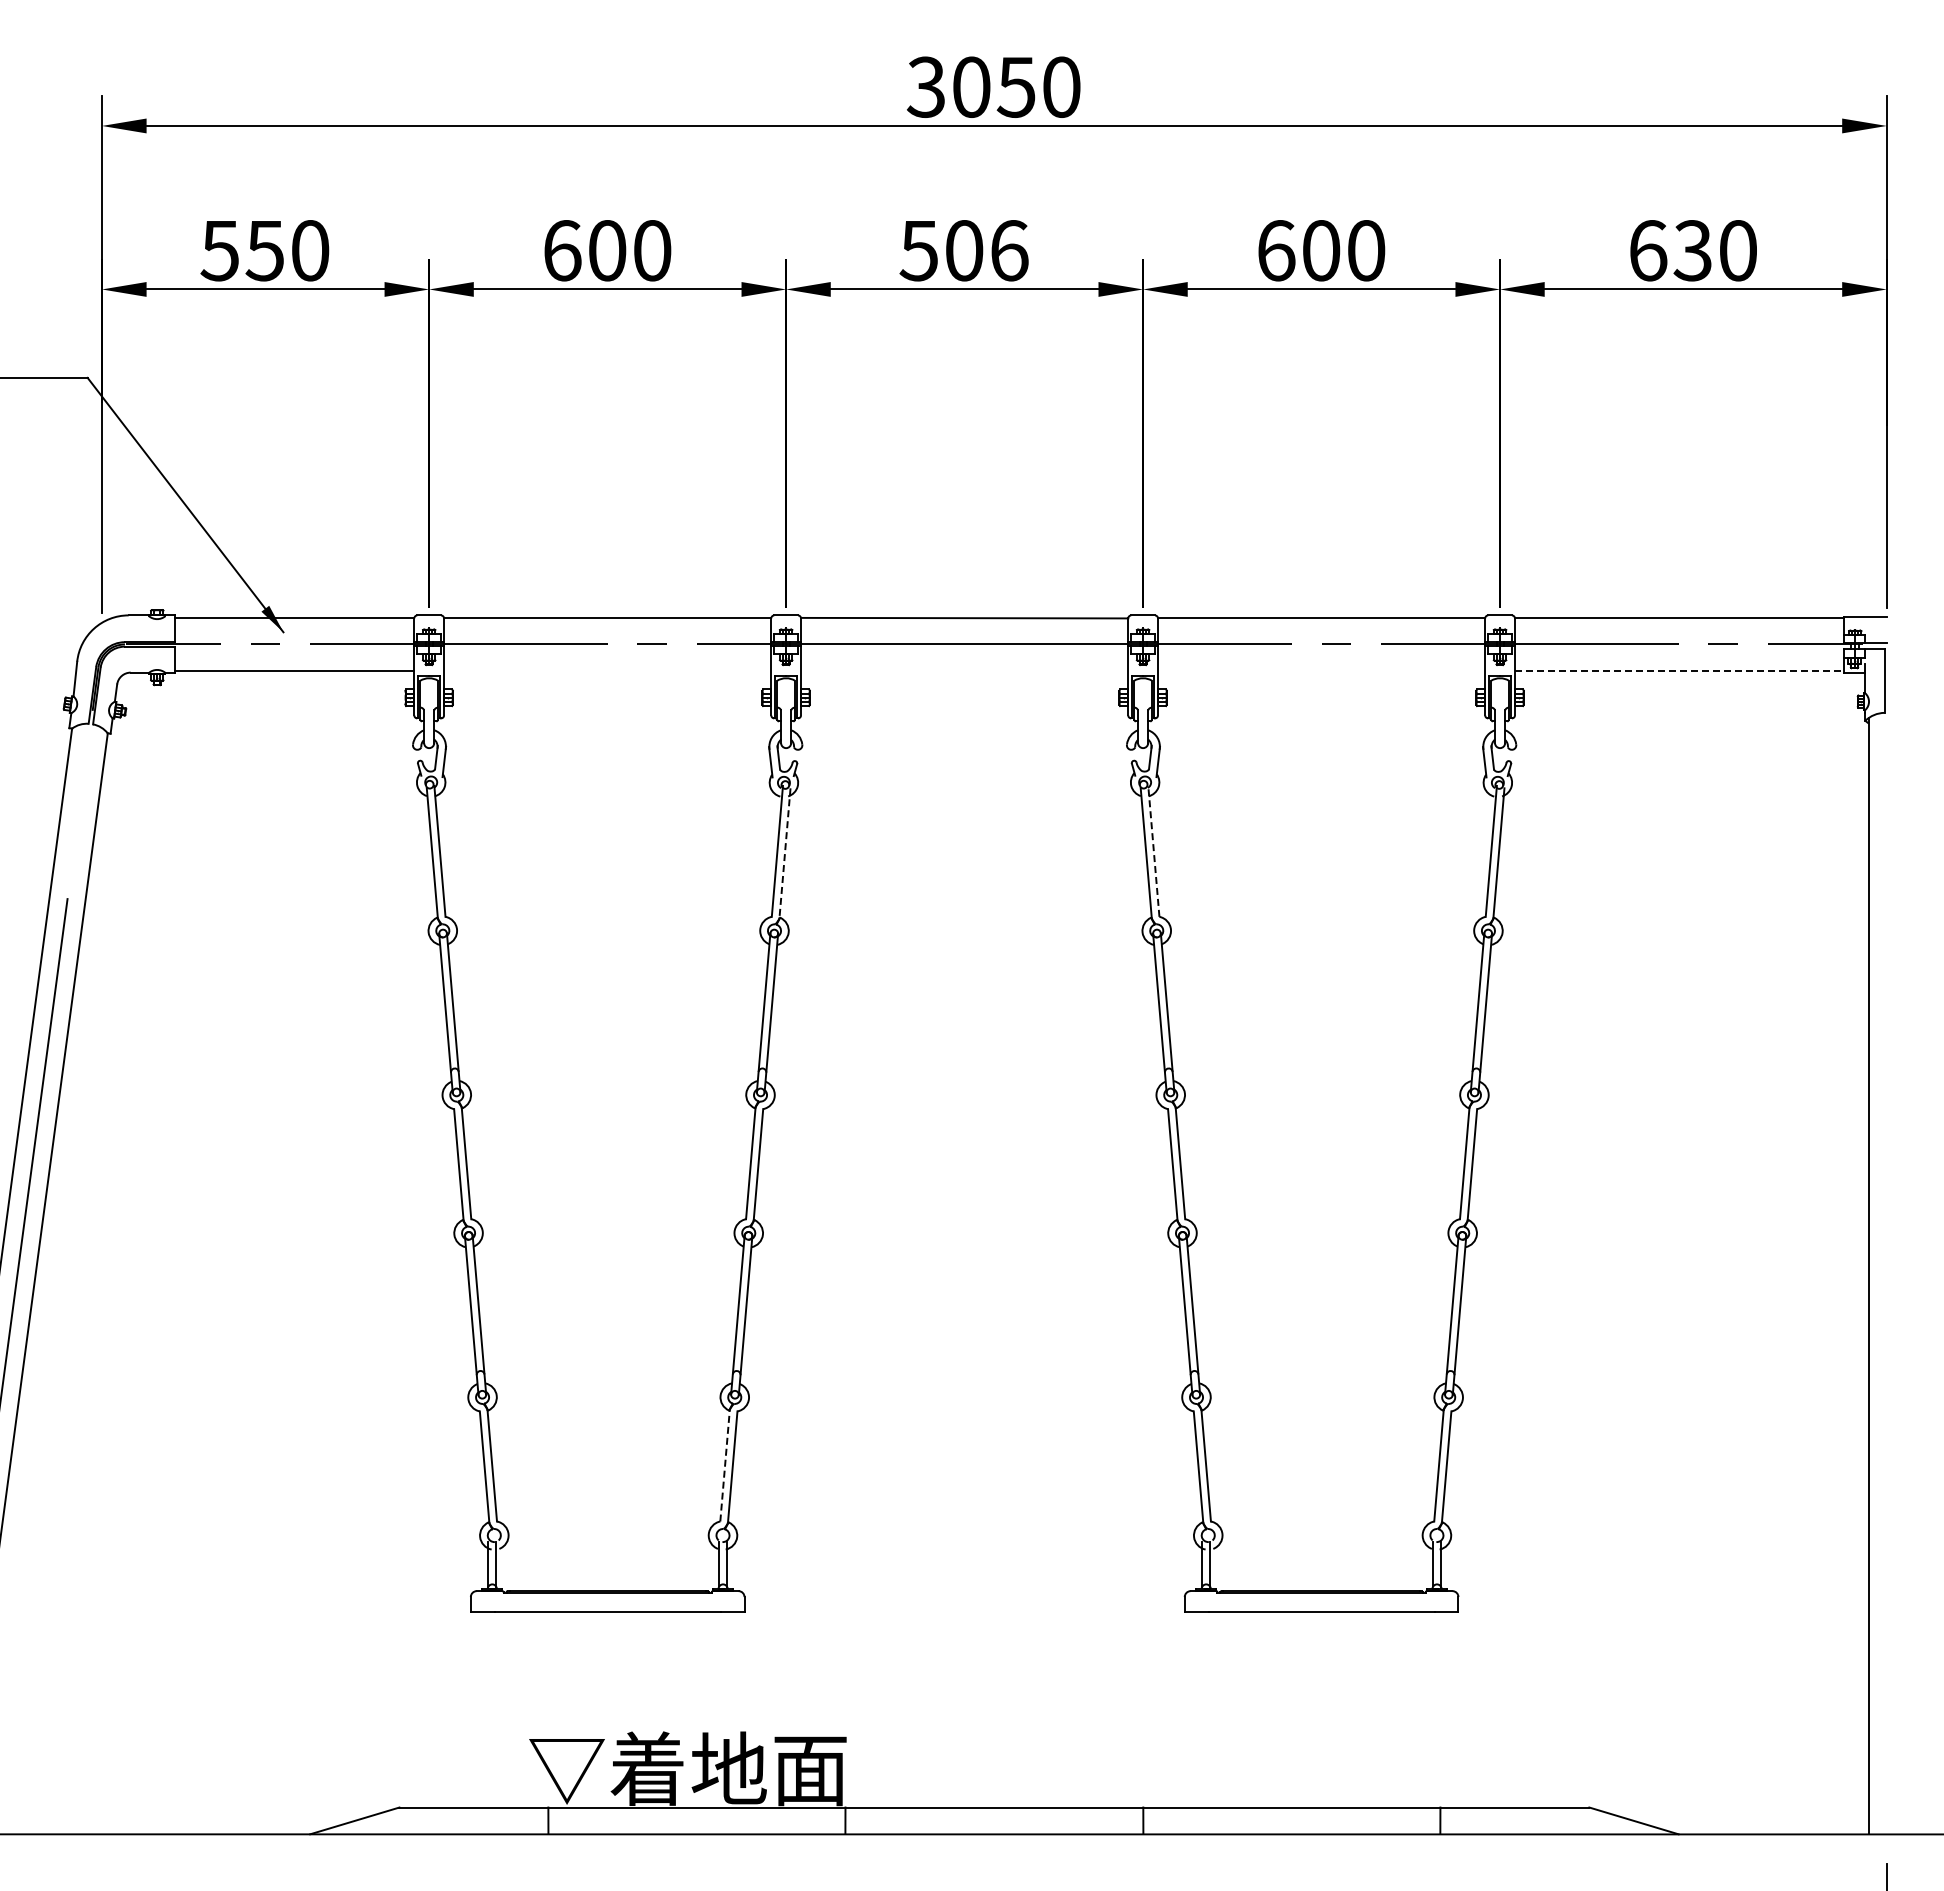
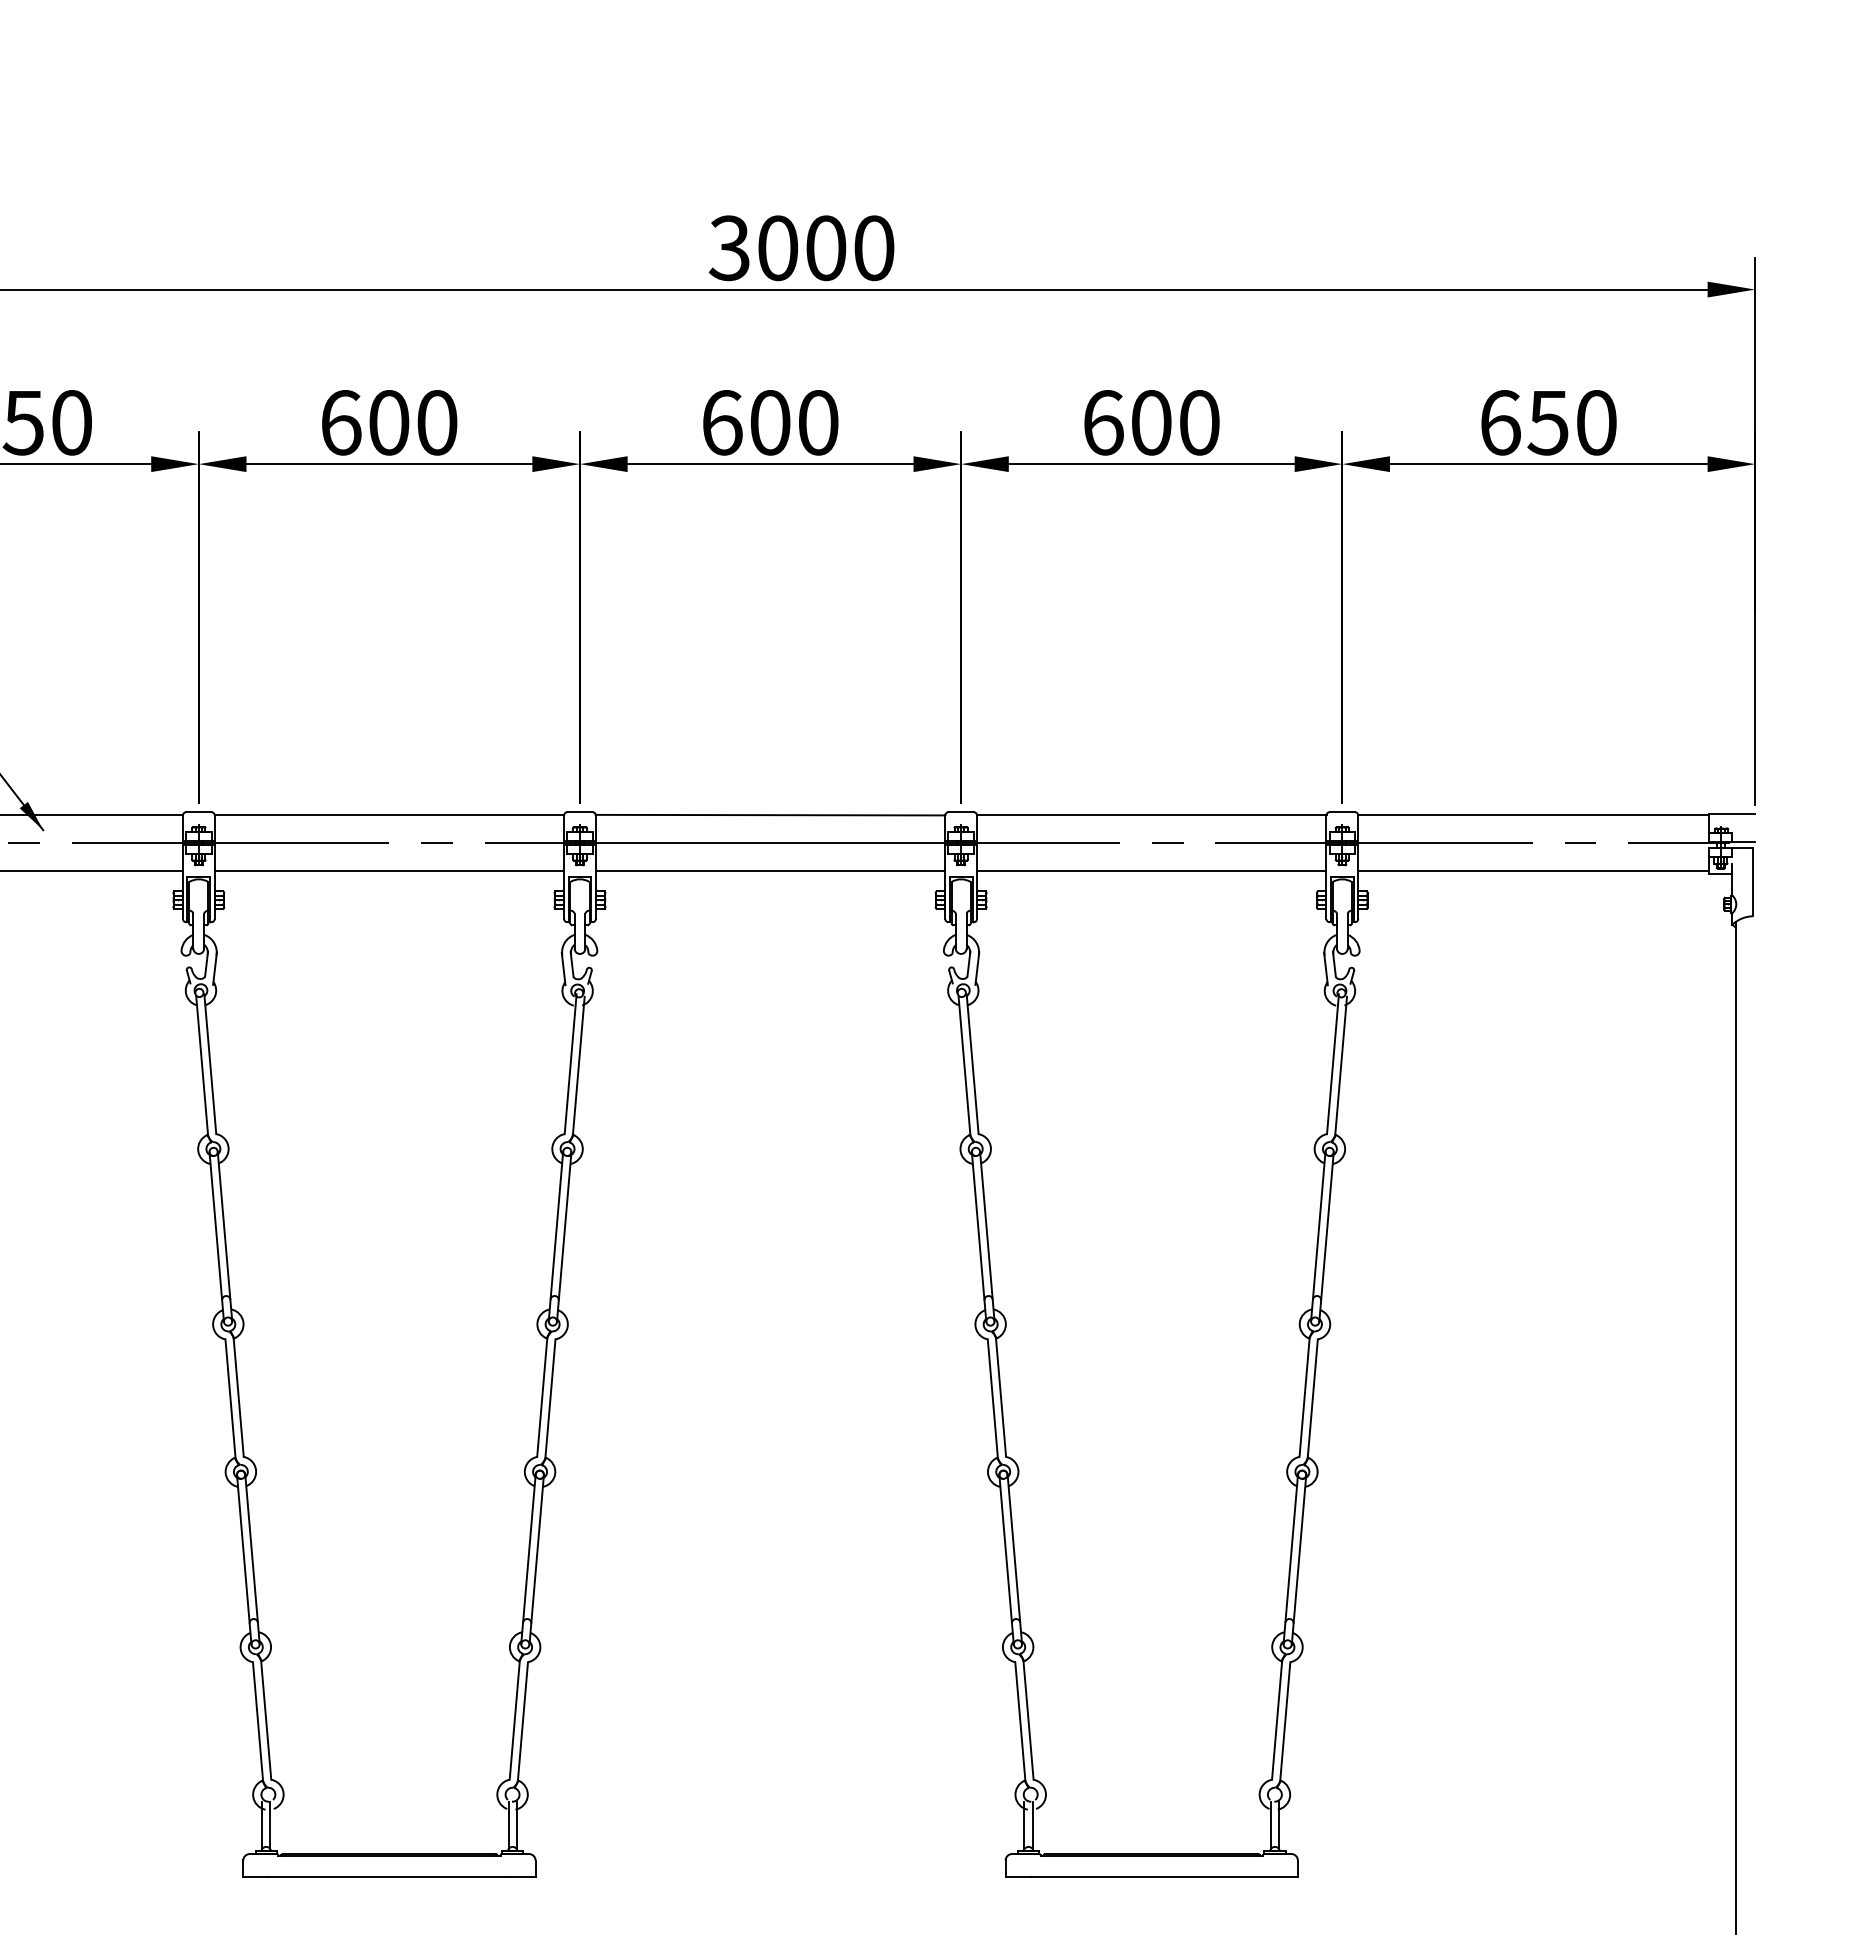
text: (1015, 86) -> (824, 247), 3050 -> 3000
text: (963, 250) -> (769, 422), 506 -> 600
text: (1692, 250) -> (1547, 422), 630 -> 650
line: (607, 670) -> (389, 871), added
line: (964, 670) -> (770, 871), added
line: (1321, 670) -> (1151, 871), added
line: (1679, 670) -> (1533, 871), dashed -> solid
line: (1153, 851) -> (972, 1064), dashed -> solid
line: (785, 852) -> (579, 1065), dashed -> solid
line: (725, 1466) -> (515, 1721), dashed -> solid

